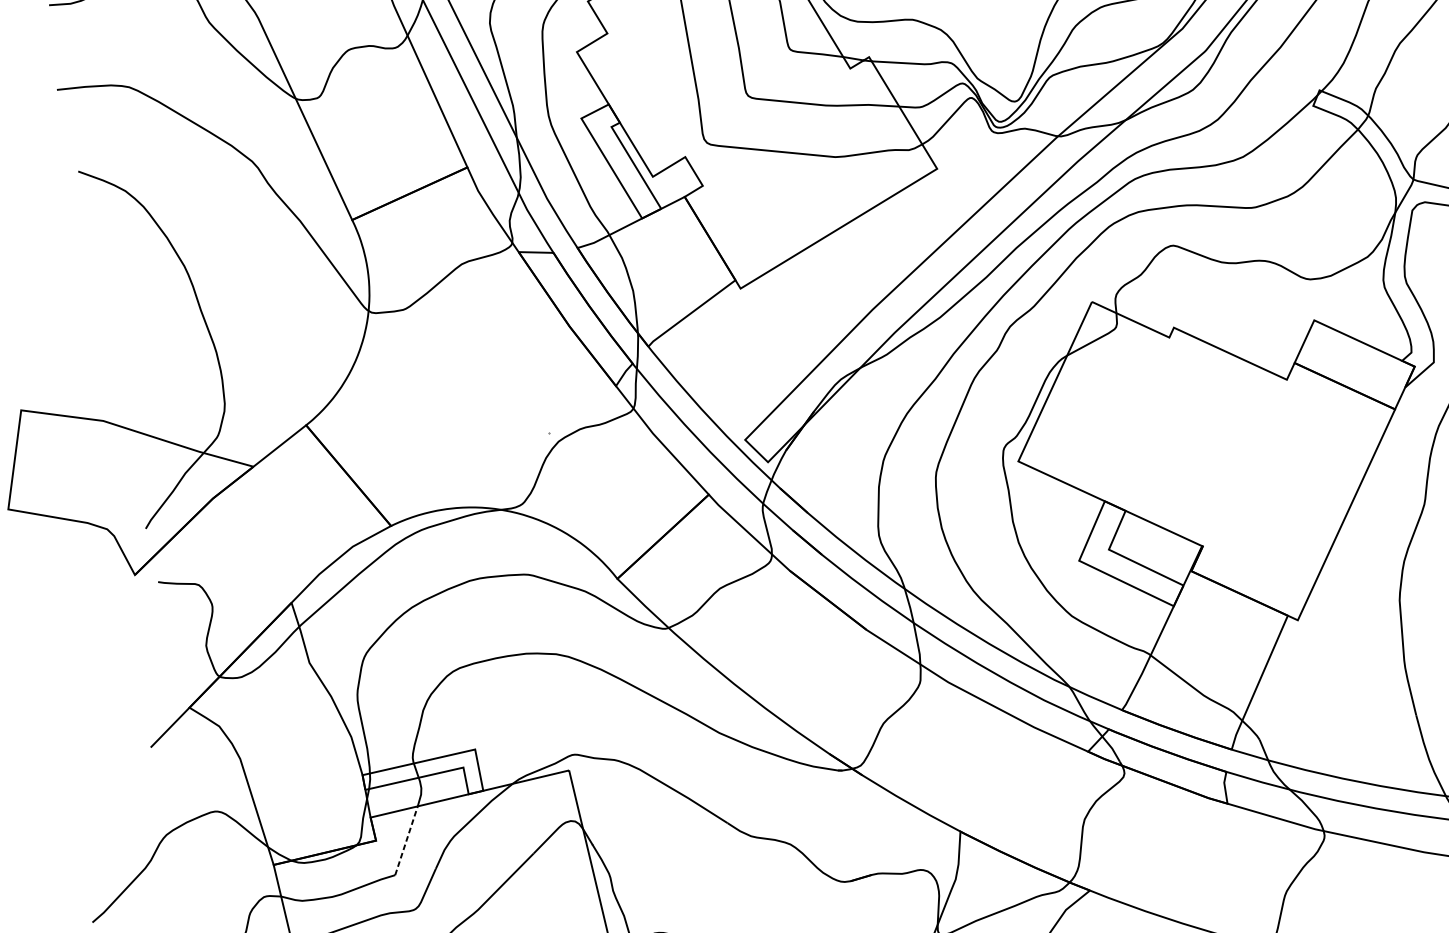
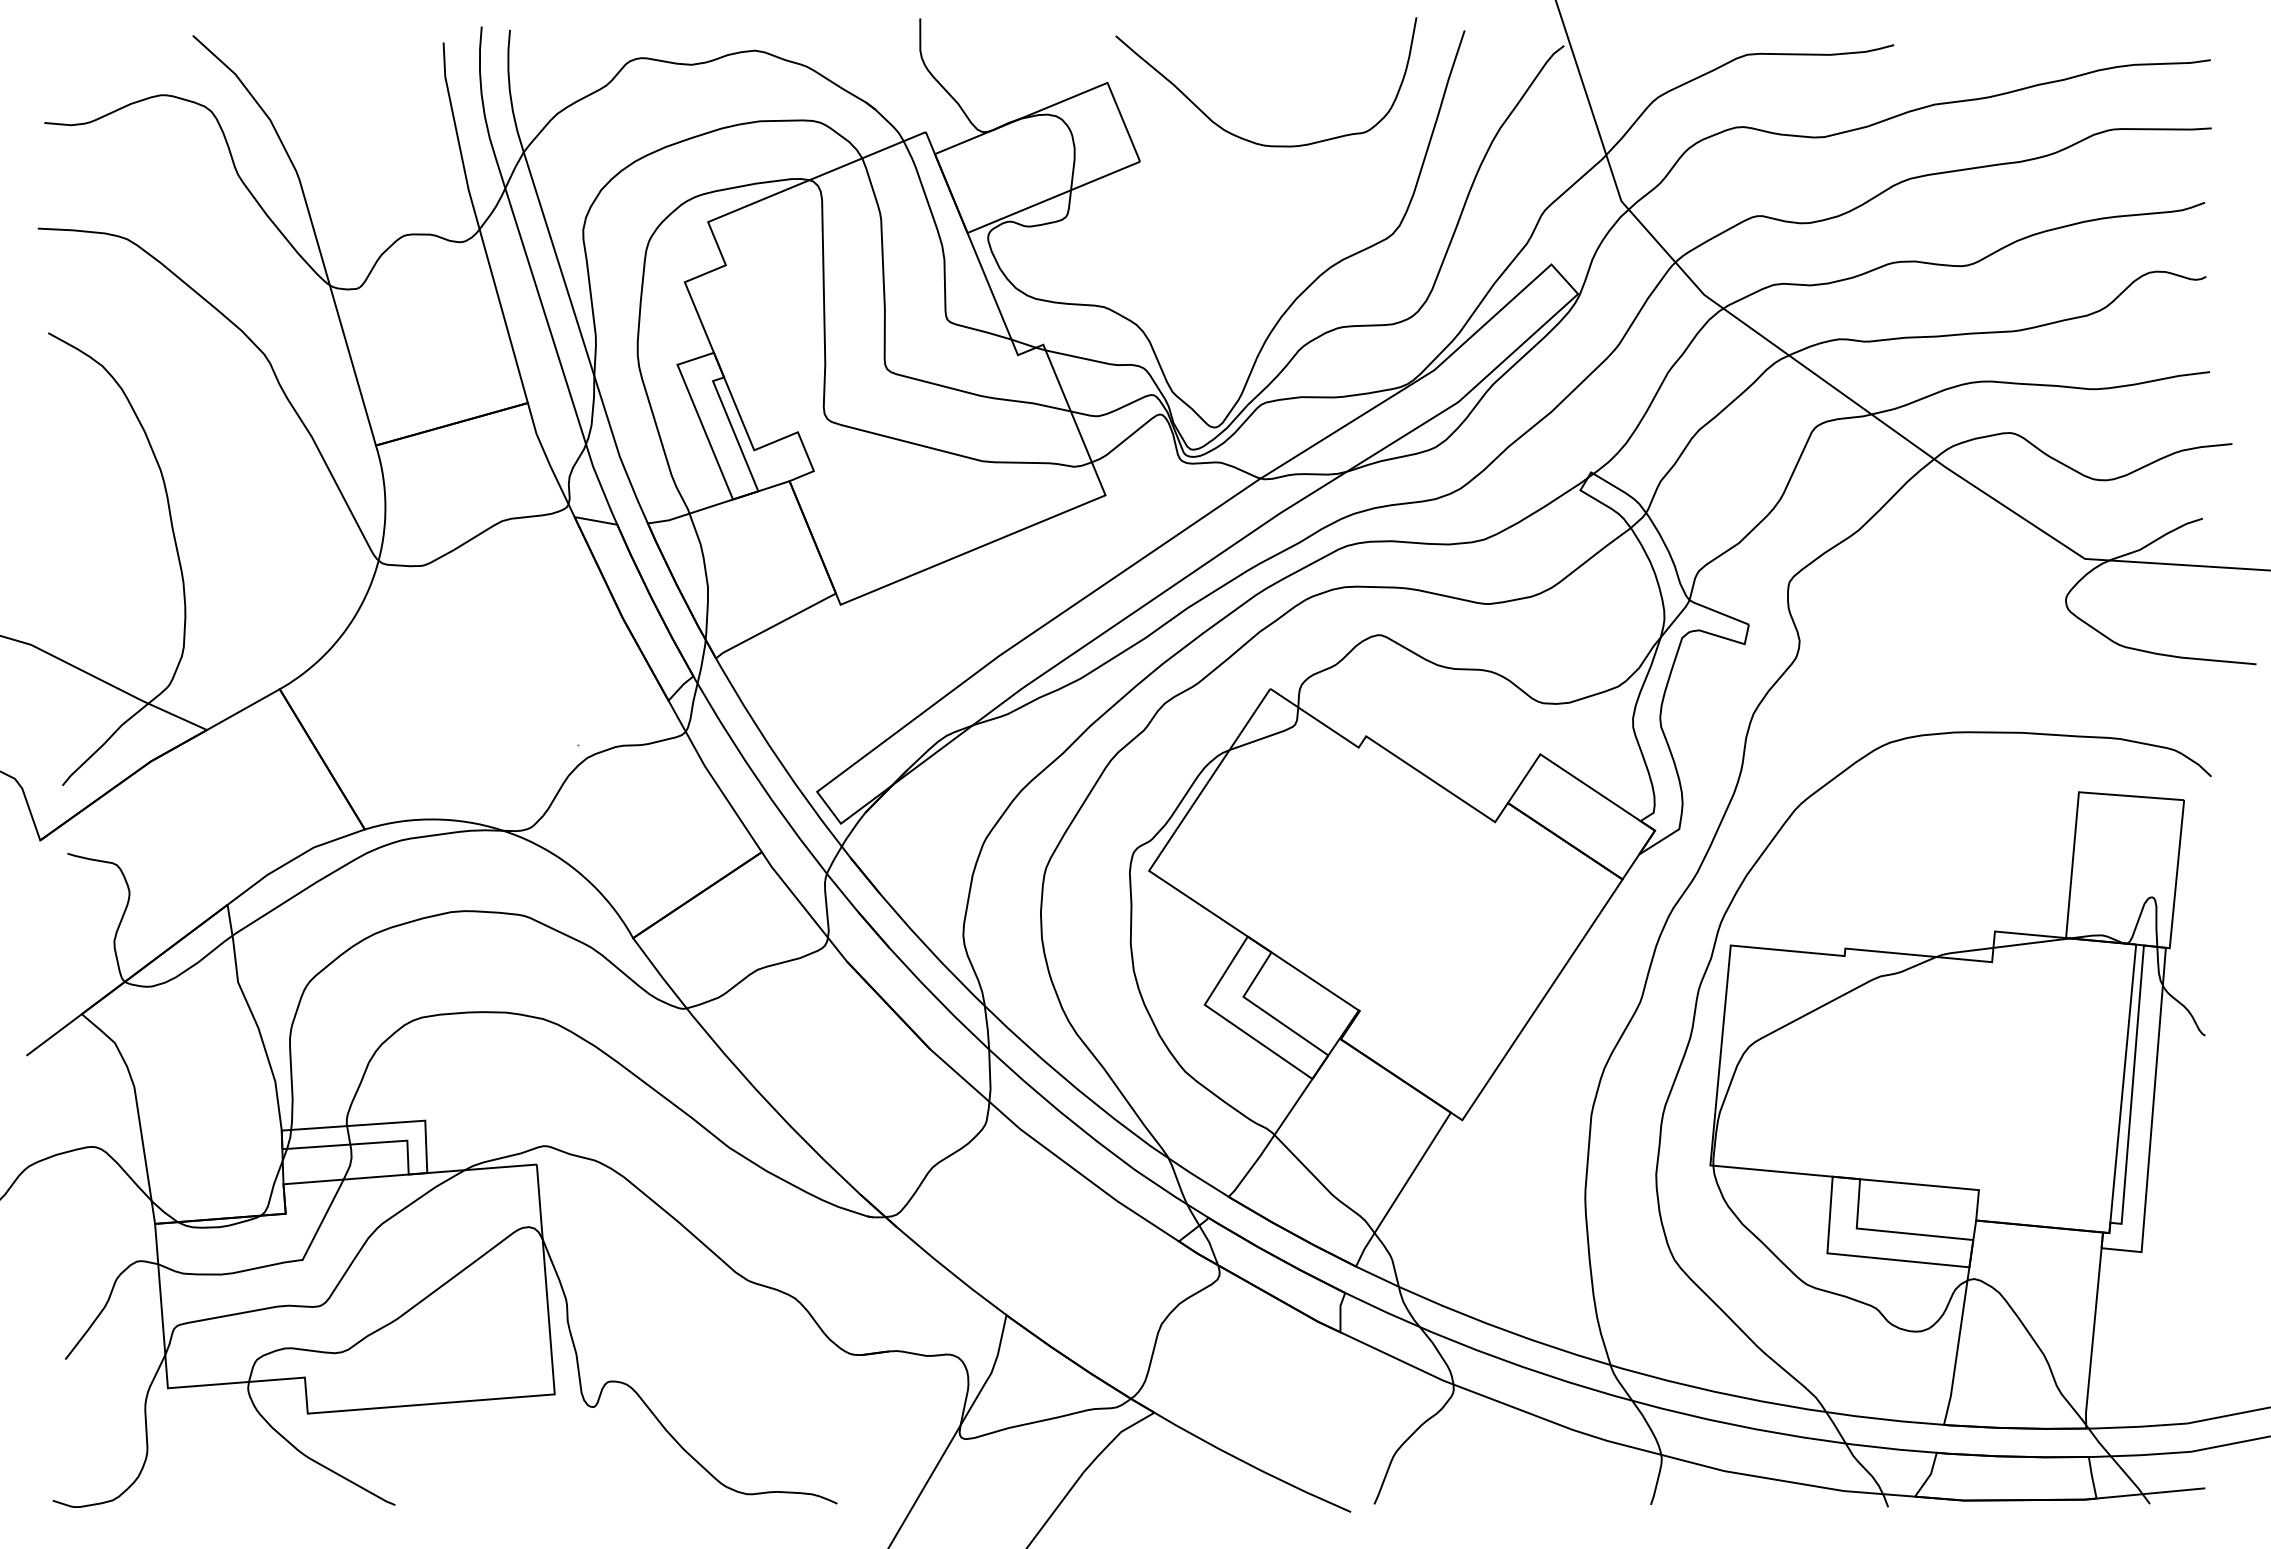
line: (406, 840) -> (323, 1219), dashed -> solid

